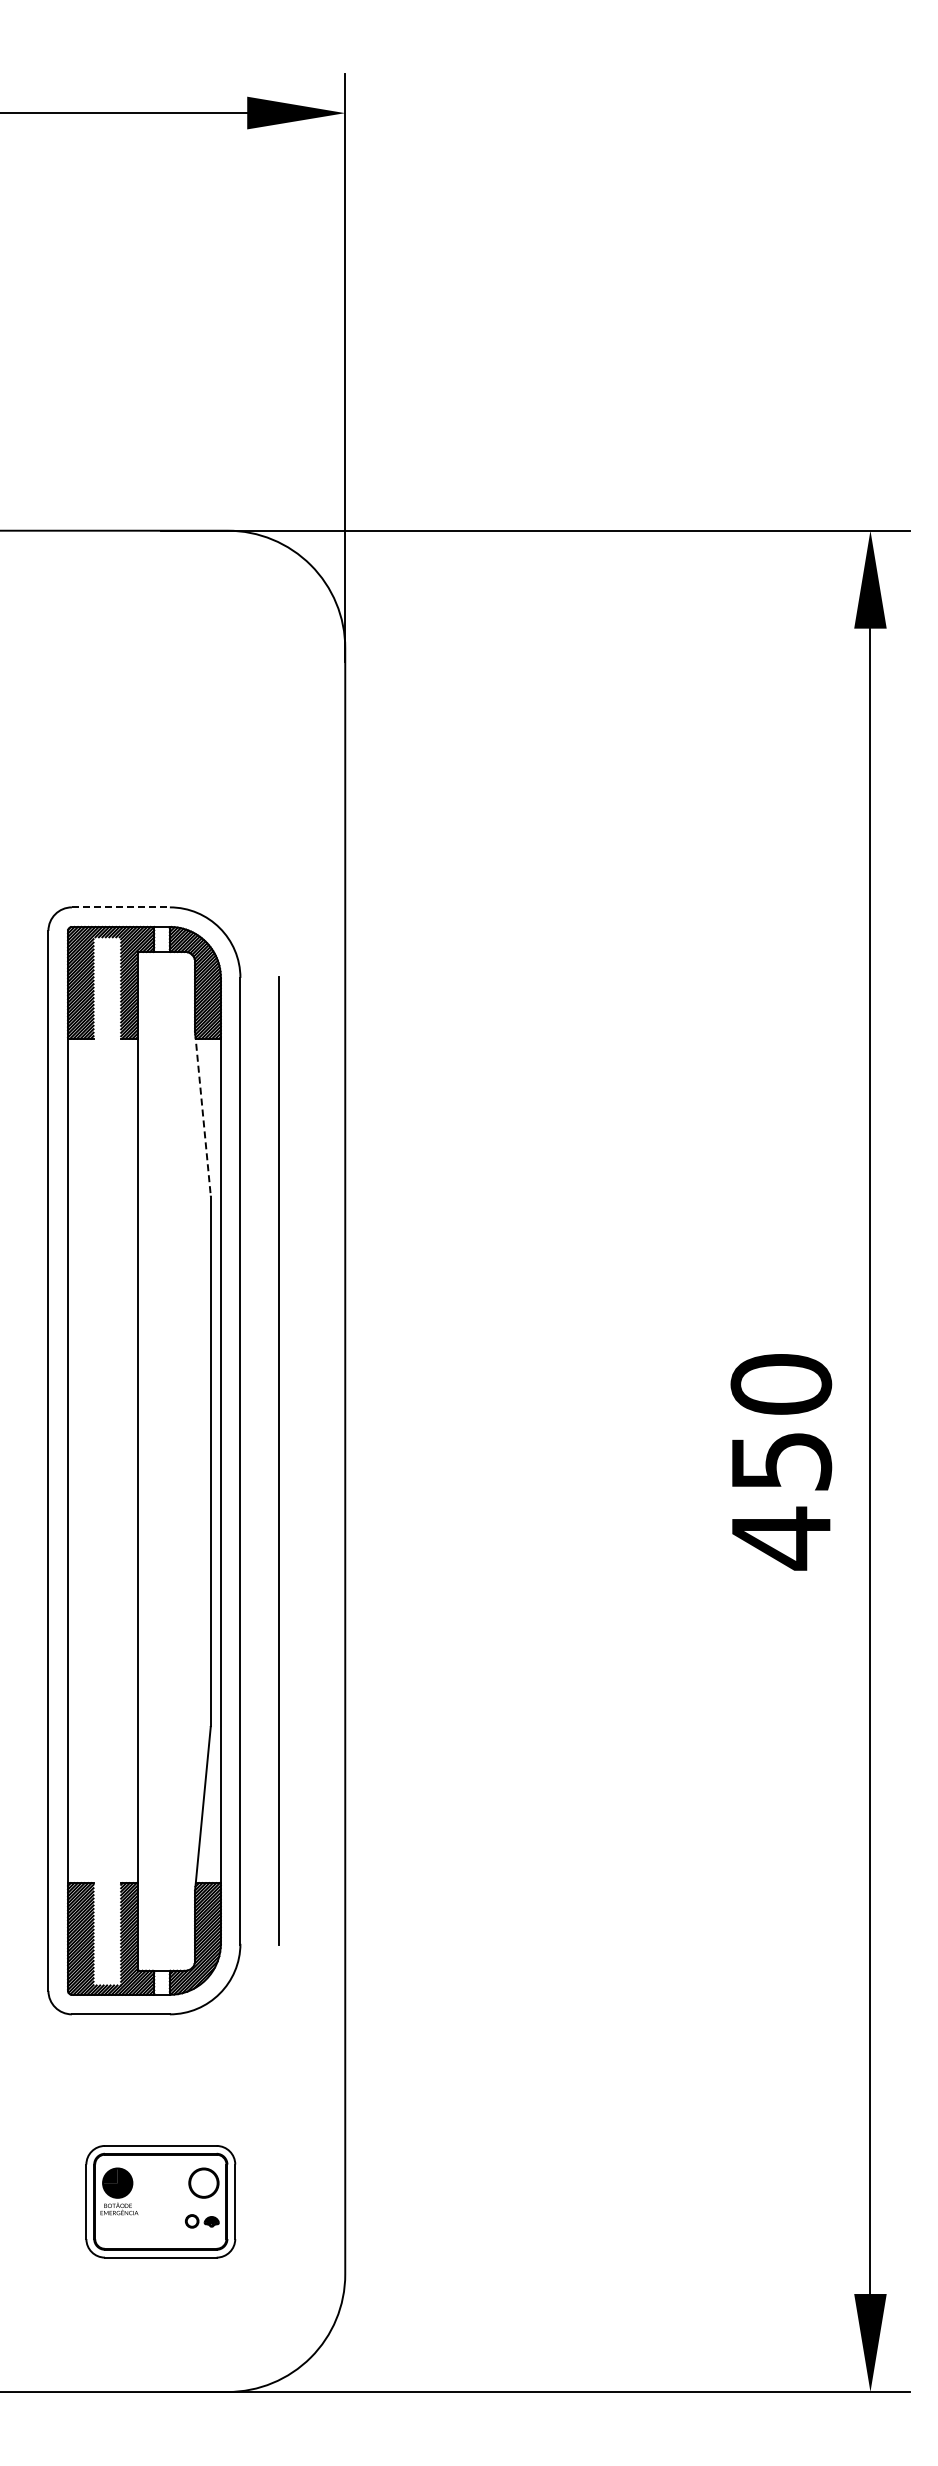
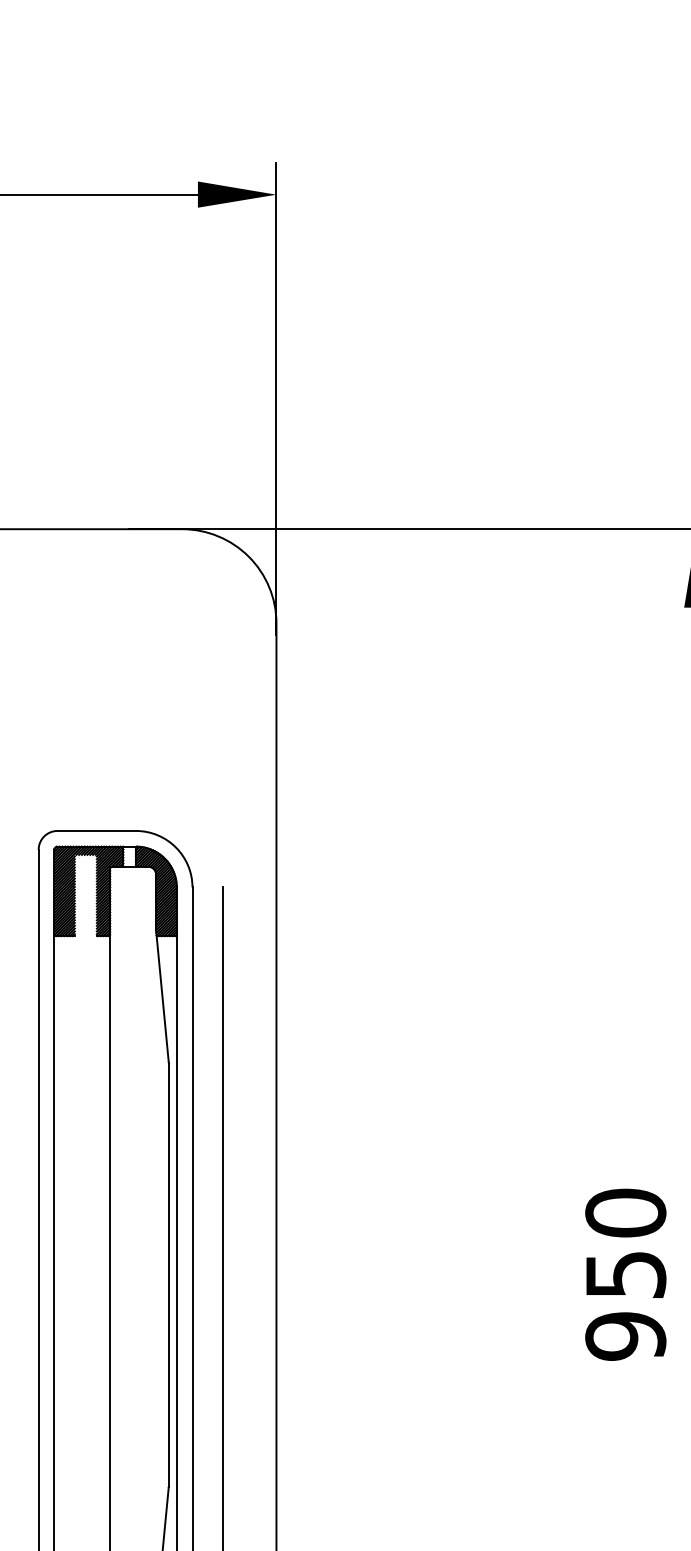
line: (120, 907) -> (96, 831), dashed -> solid
line: (202, 1114) -> (162, 996), dashed -> solid
text: (781, 1538) -> (625, 1336), 450 -> 950

